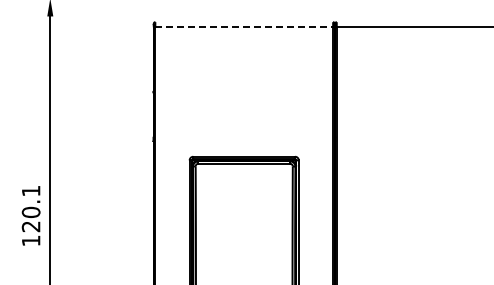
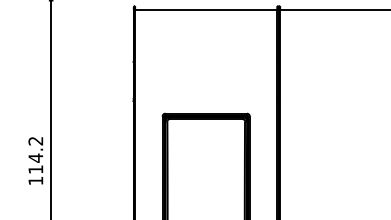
line: (244, 27) -> (206, 10), dashed -> solid
text: (30, 209) -> (35, 155), 120.1 -> 114.2

